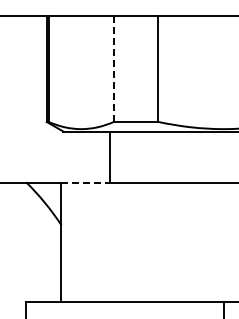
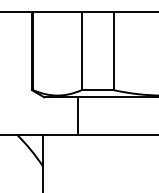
line: (113, 68) -> (81, 50), dashed -> solid
line: (85, 182) -> (60, 134), dashed -> solid

